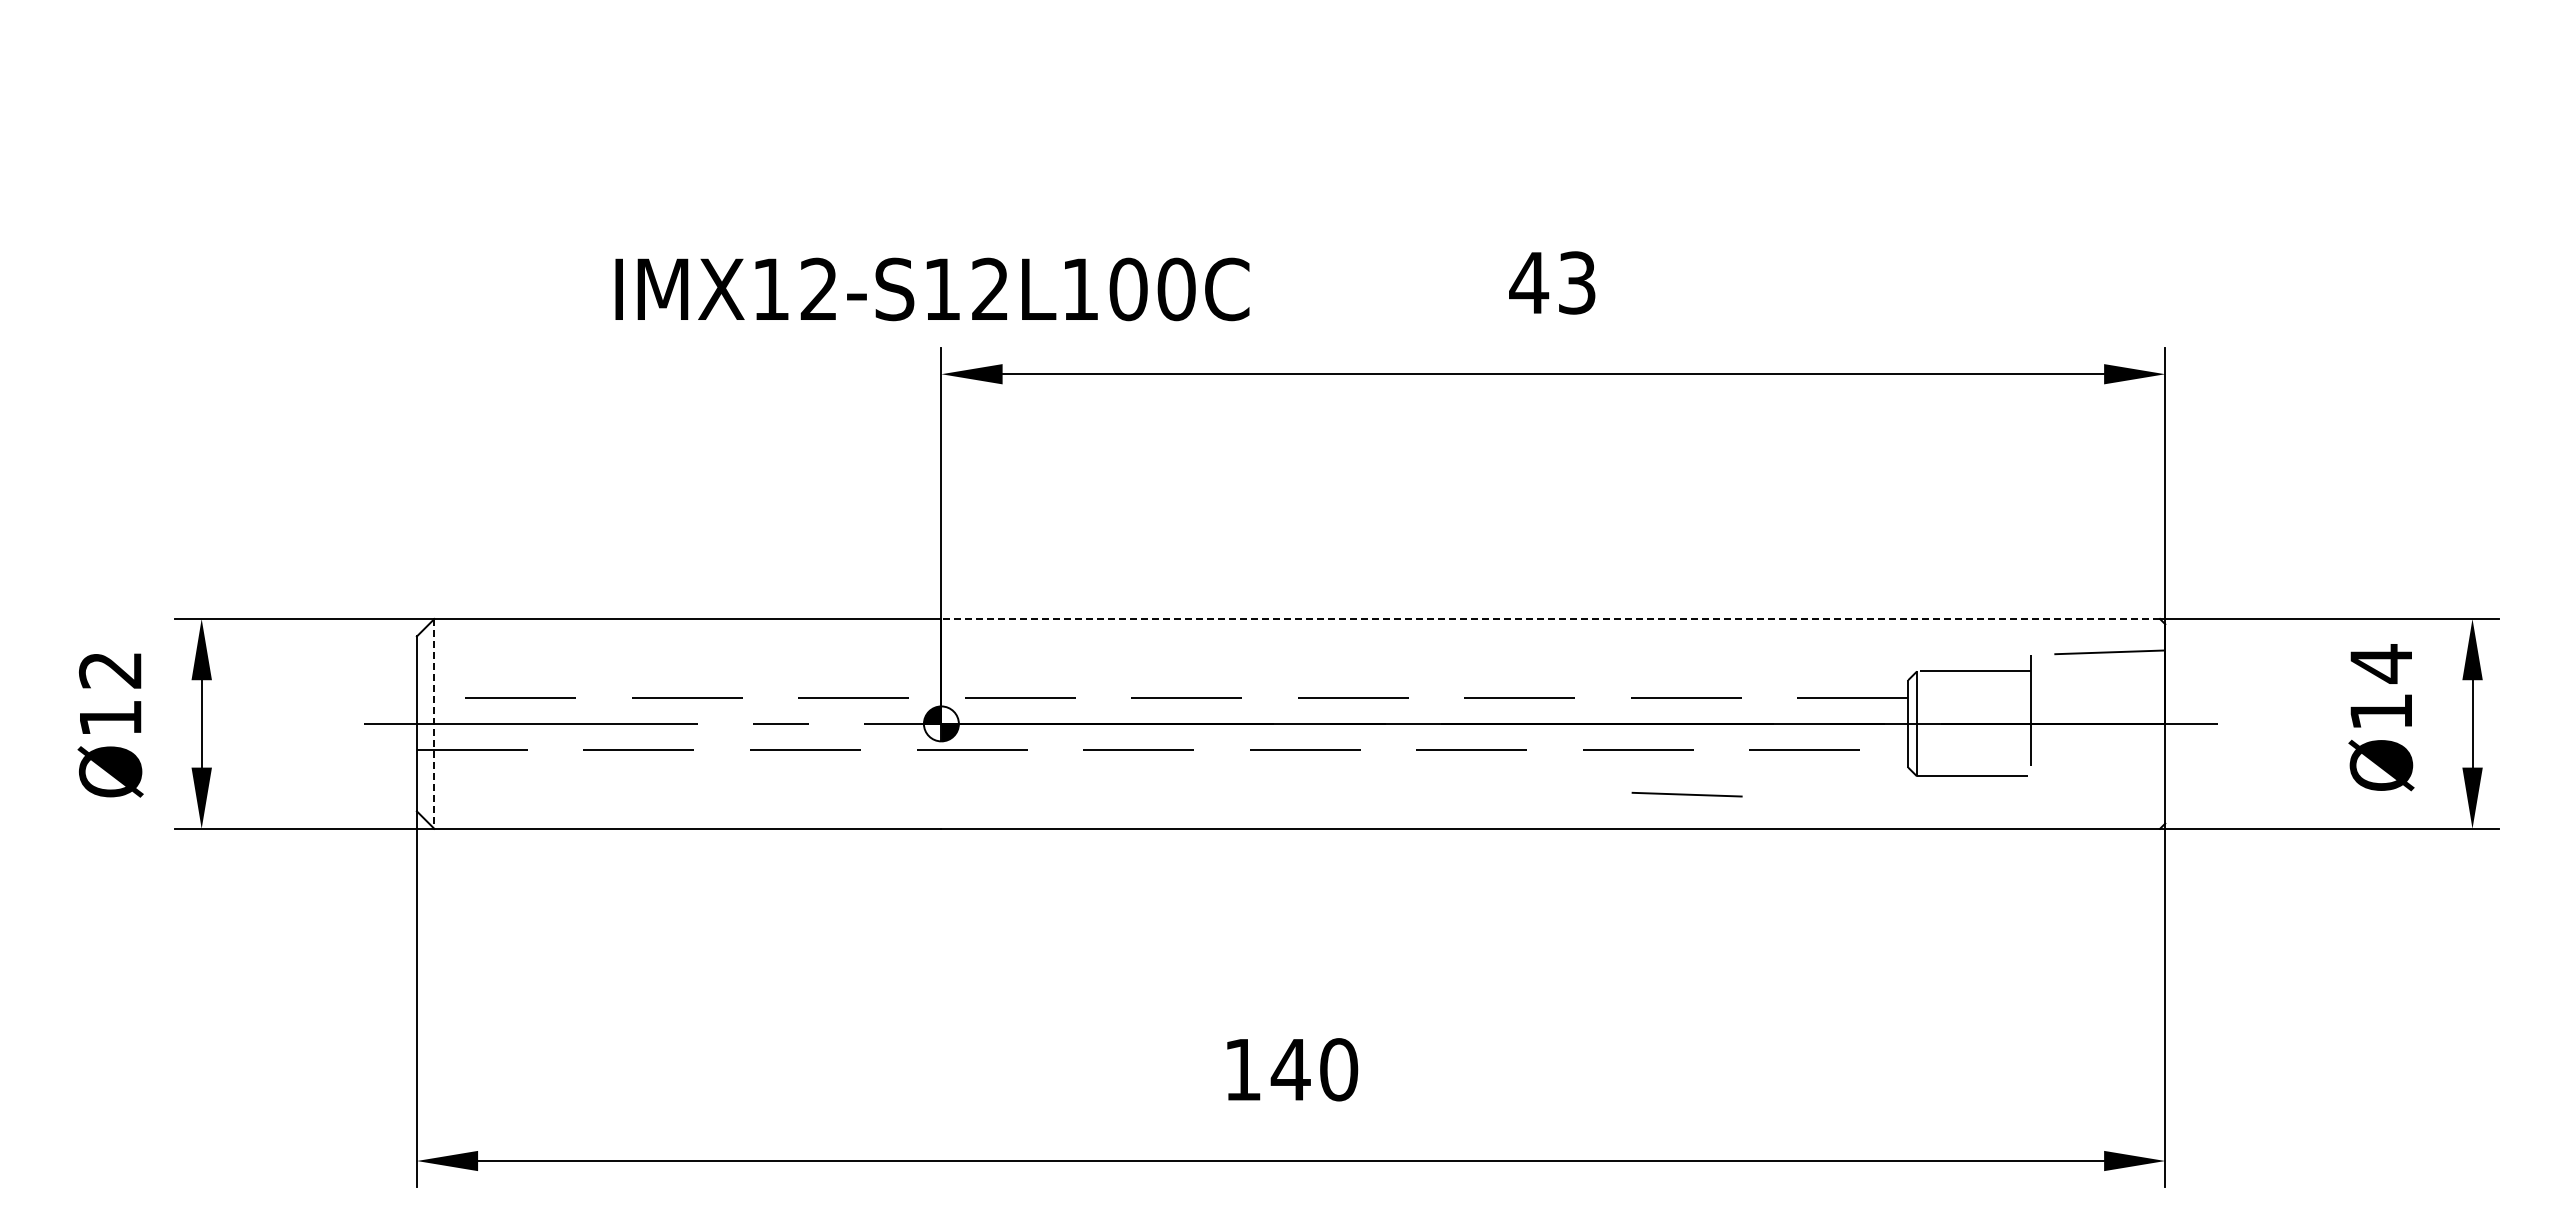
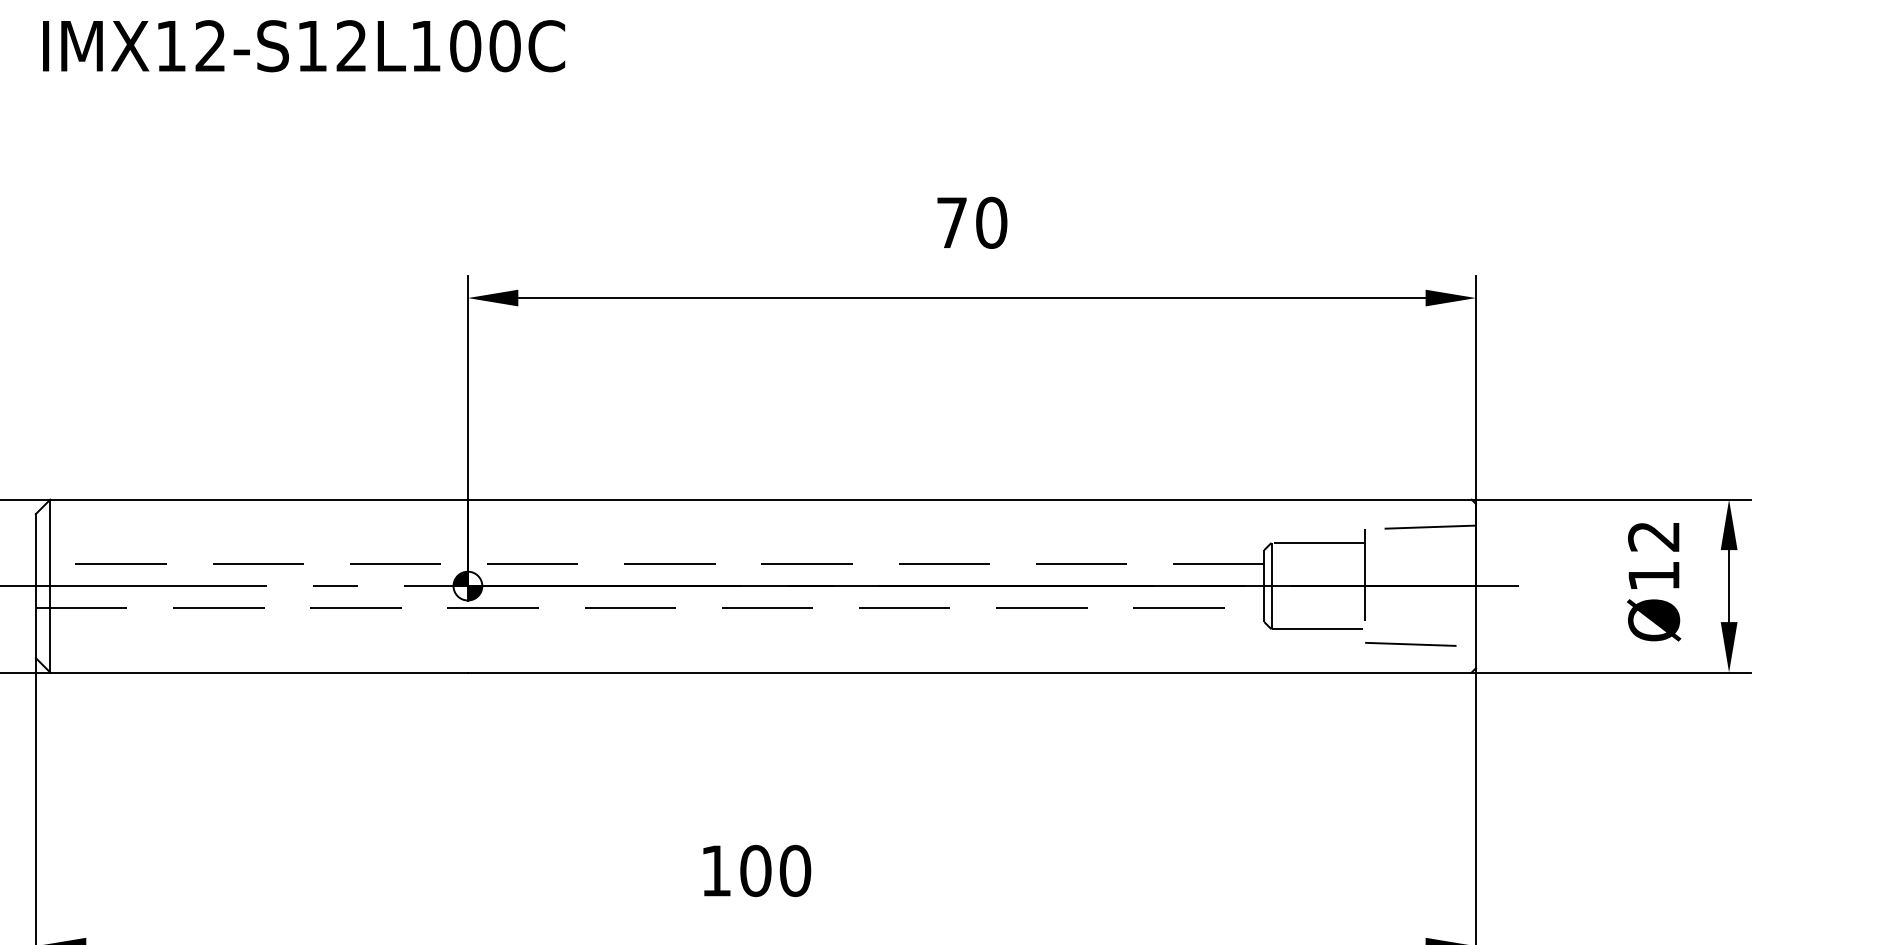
text: (1552, 282) -> (971, 222), 43 -> 70
text: (932, 289) -> (304, 46), moved
line: (1550, 619) -> (969, 500), dashed -> solid
text: (2380, 663) -> (1653, 536), Ø14 -> Ø12
line: (434, 723) -> (50, 585), dashed -> solid
line: (1686, 794) -> (1410, 644), moved
text: (1290, 1069) -> (755, 870), 140 -> 100

